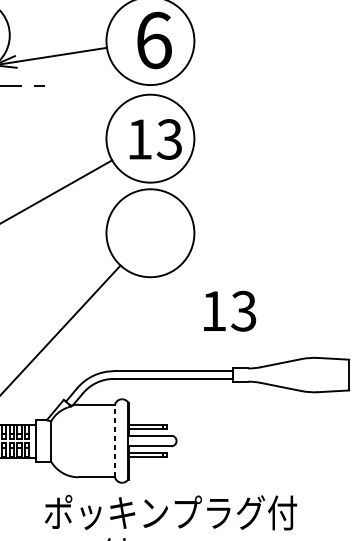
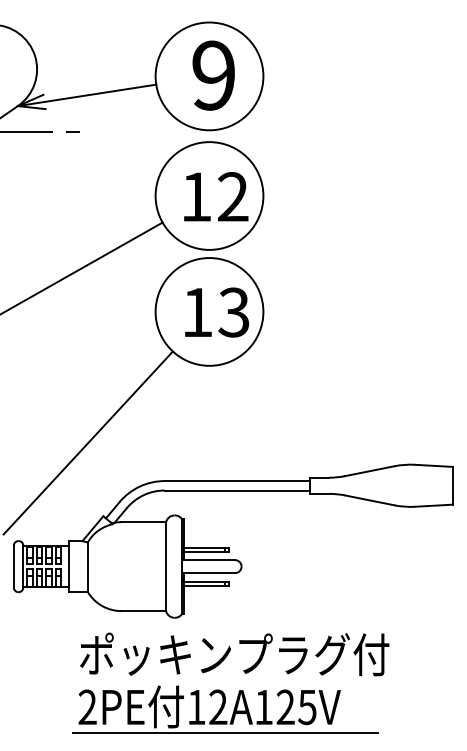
text: (153, 40) -> (213, 75), 6 -> 9
text: (169, 139) -> (232, 197), 13 -> 12
text: (229, 311) -> (216, 312), moved
line: (115, 440) -> (166, 566), dashed -> solid

